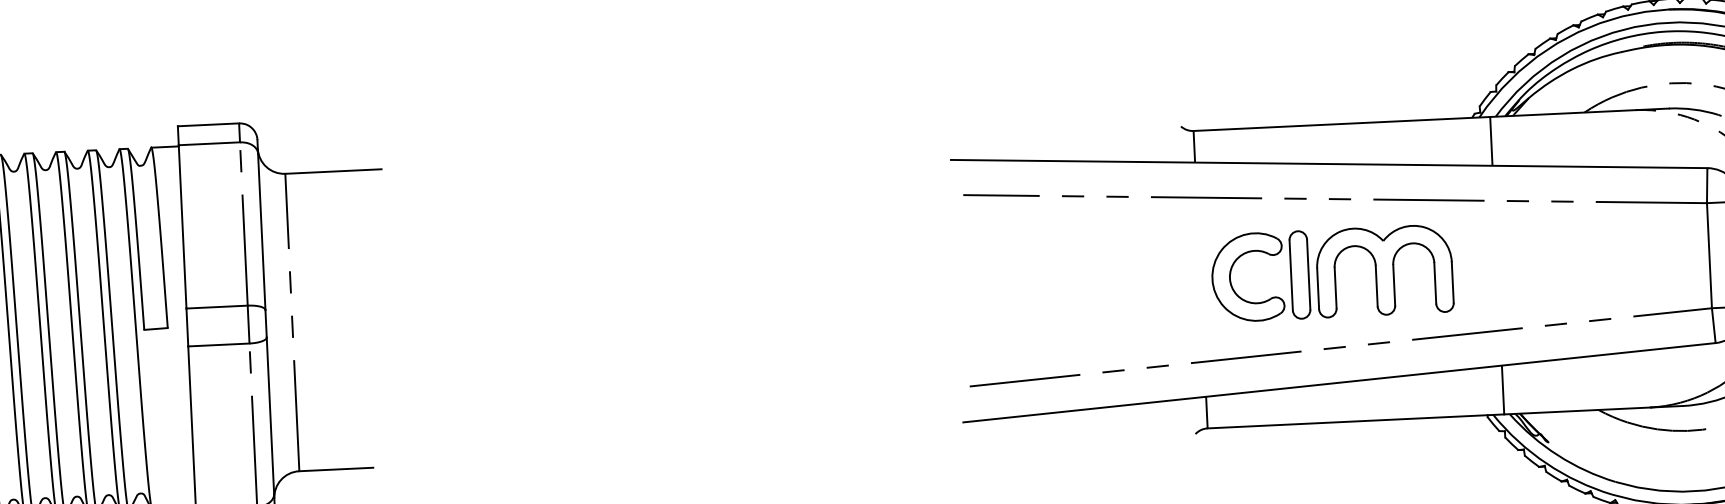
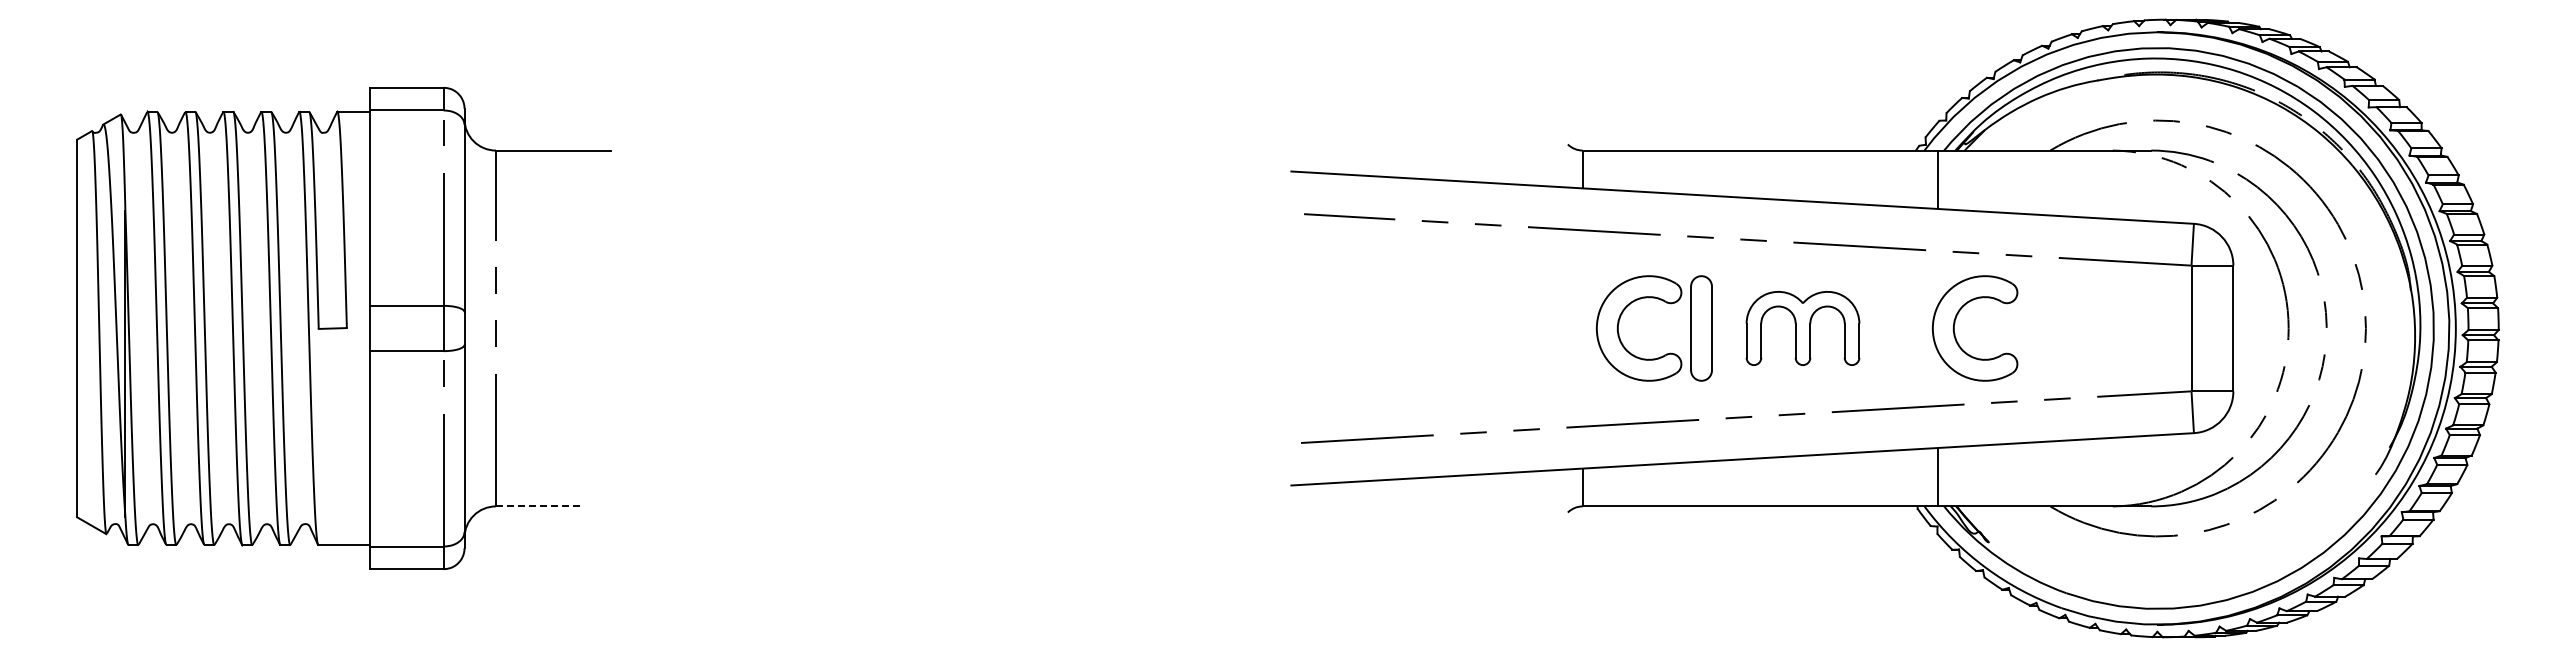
part: (1512, 260) -> (1955, 323), added
part: (1384, 271) -> (1802, 328), size x0.7
line: (336, 469) -> (540, 506), solid -> dashed

